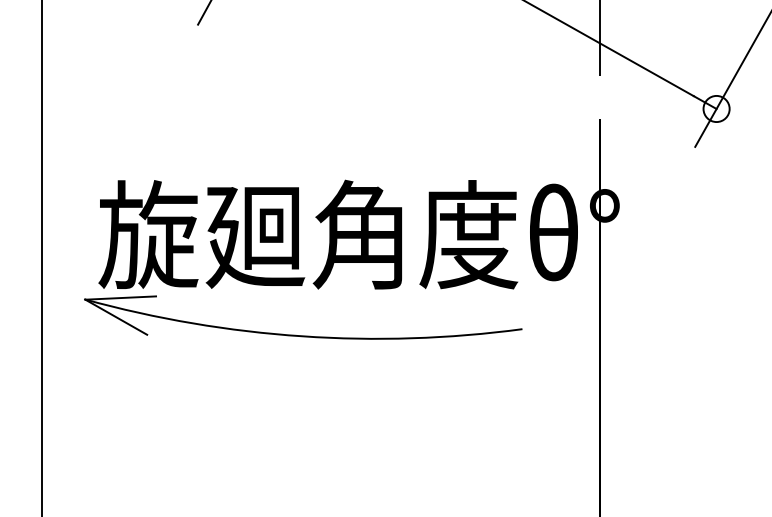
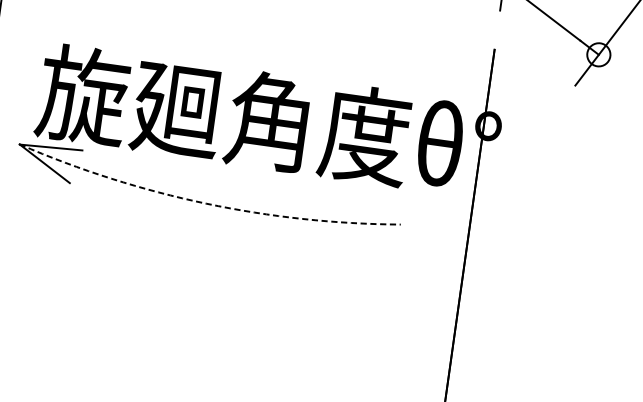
arc: (302, 336) -> (206, 203), solid -> dashed

